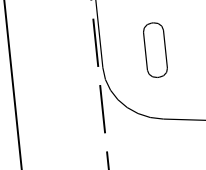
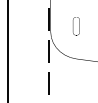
part: (155, 50) -> (76, 26), size x0.7

